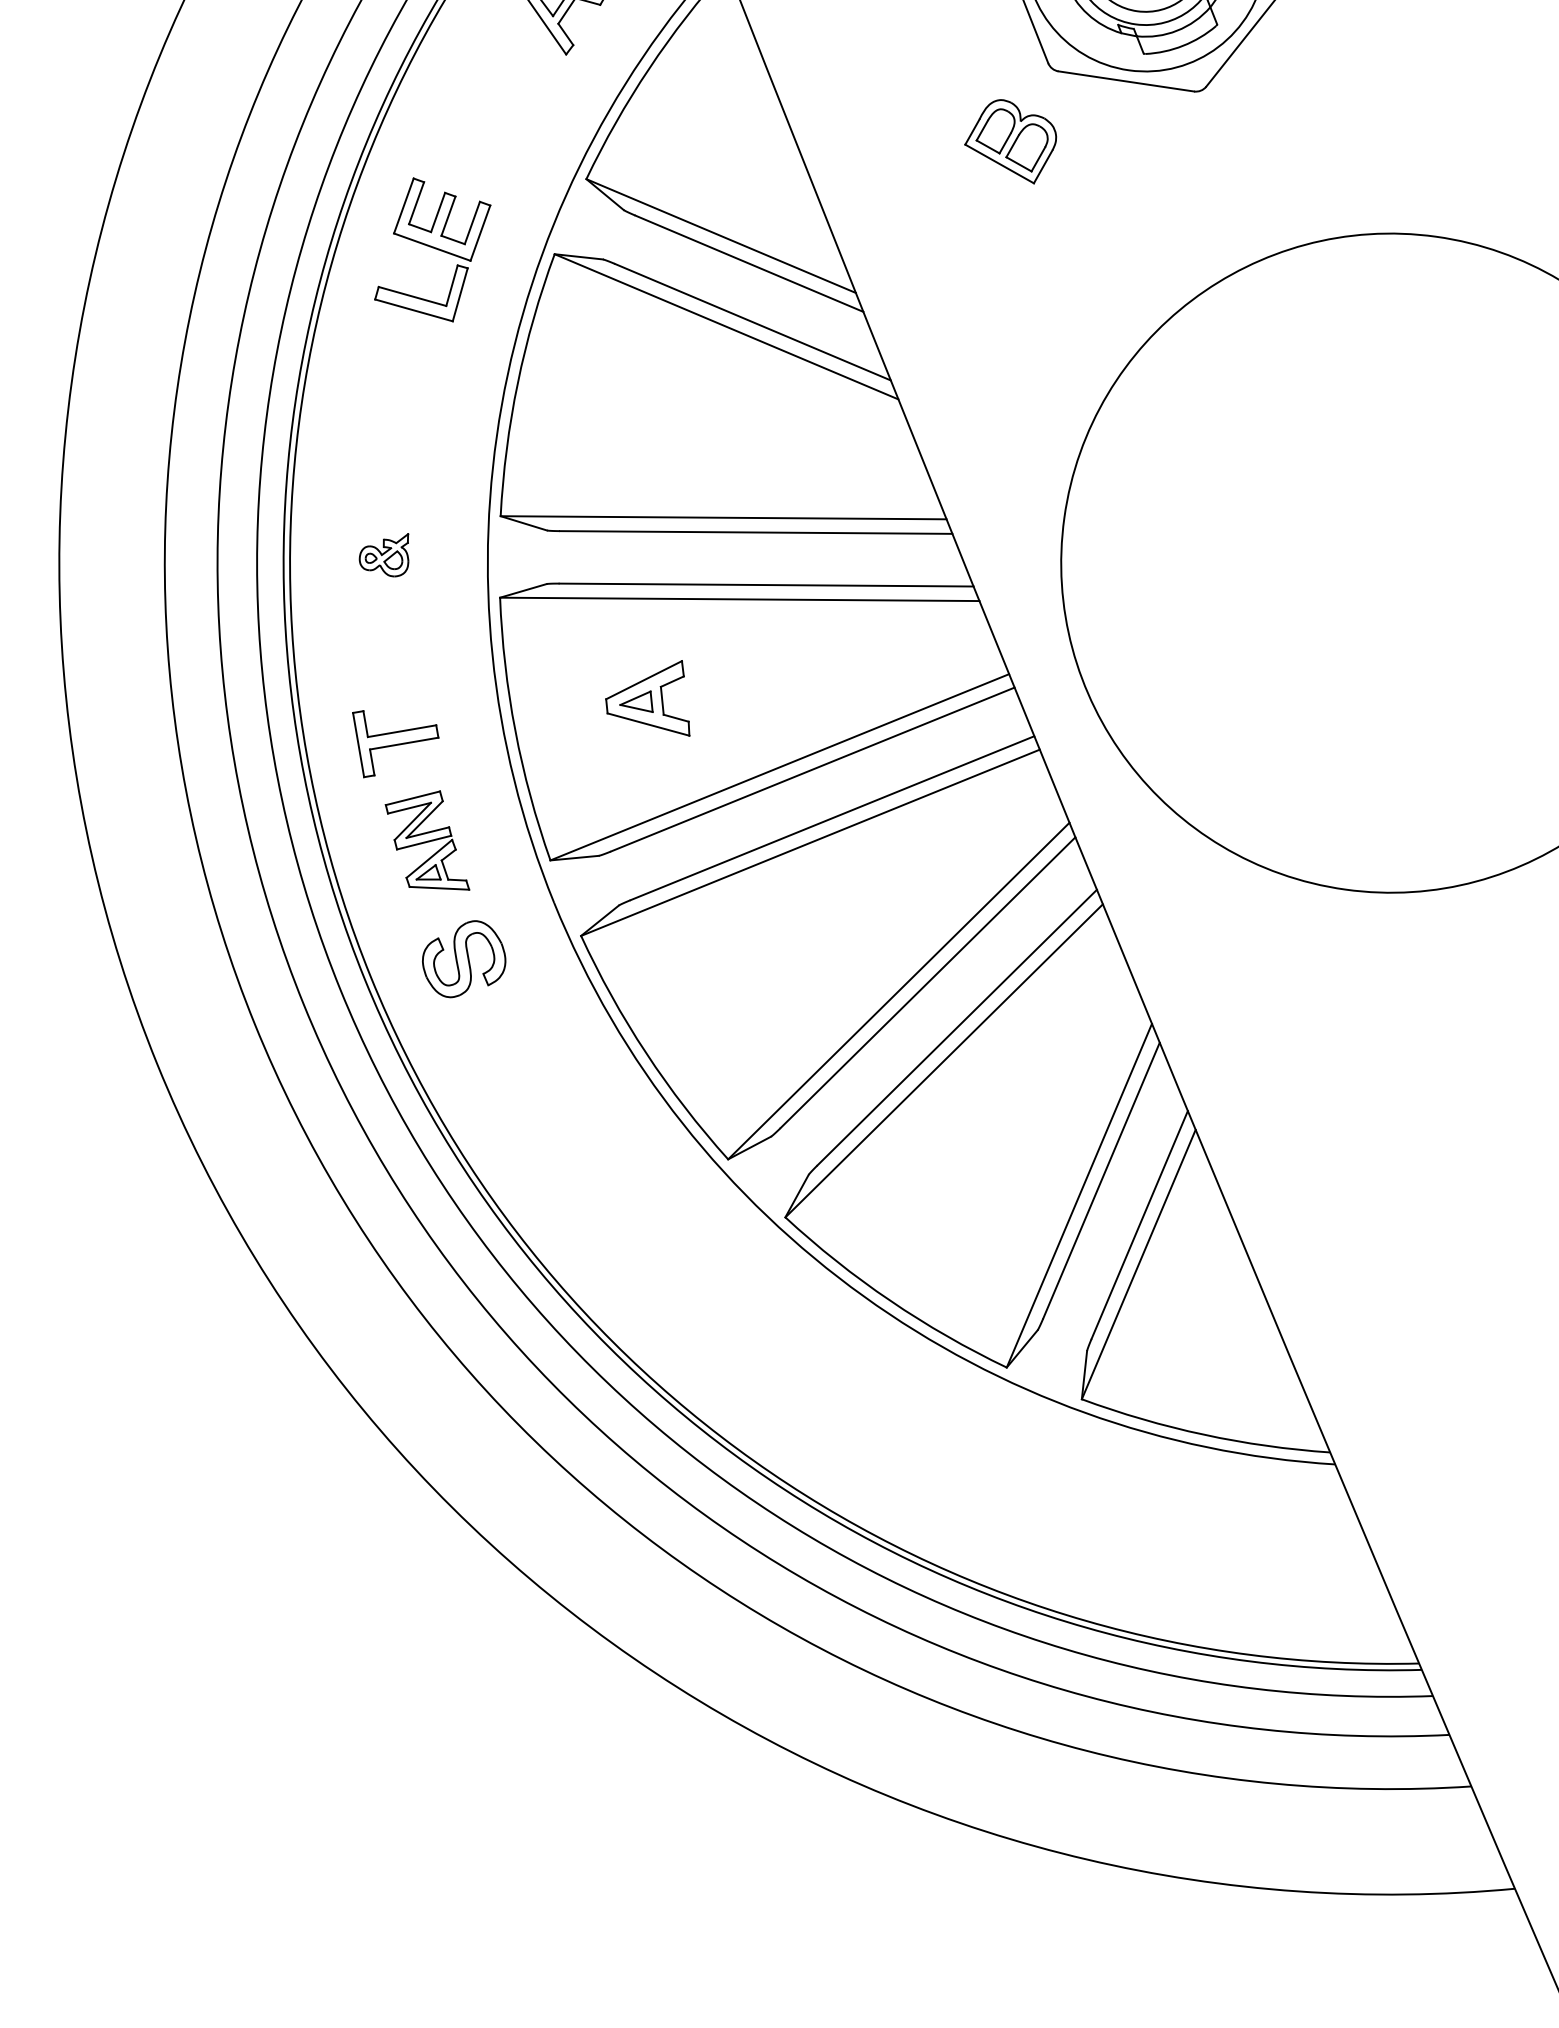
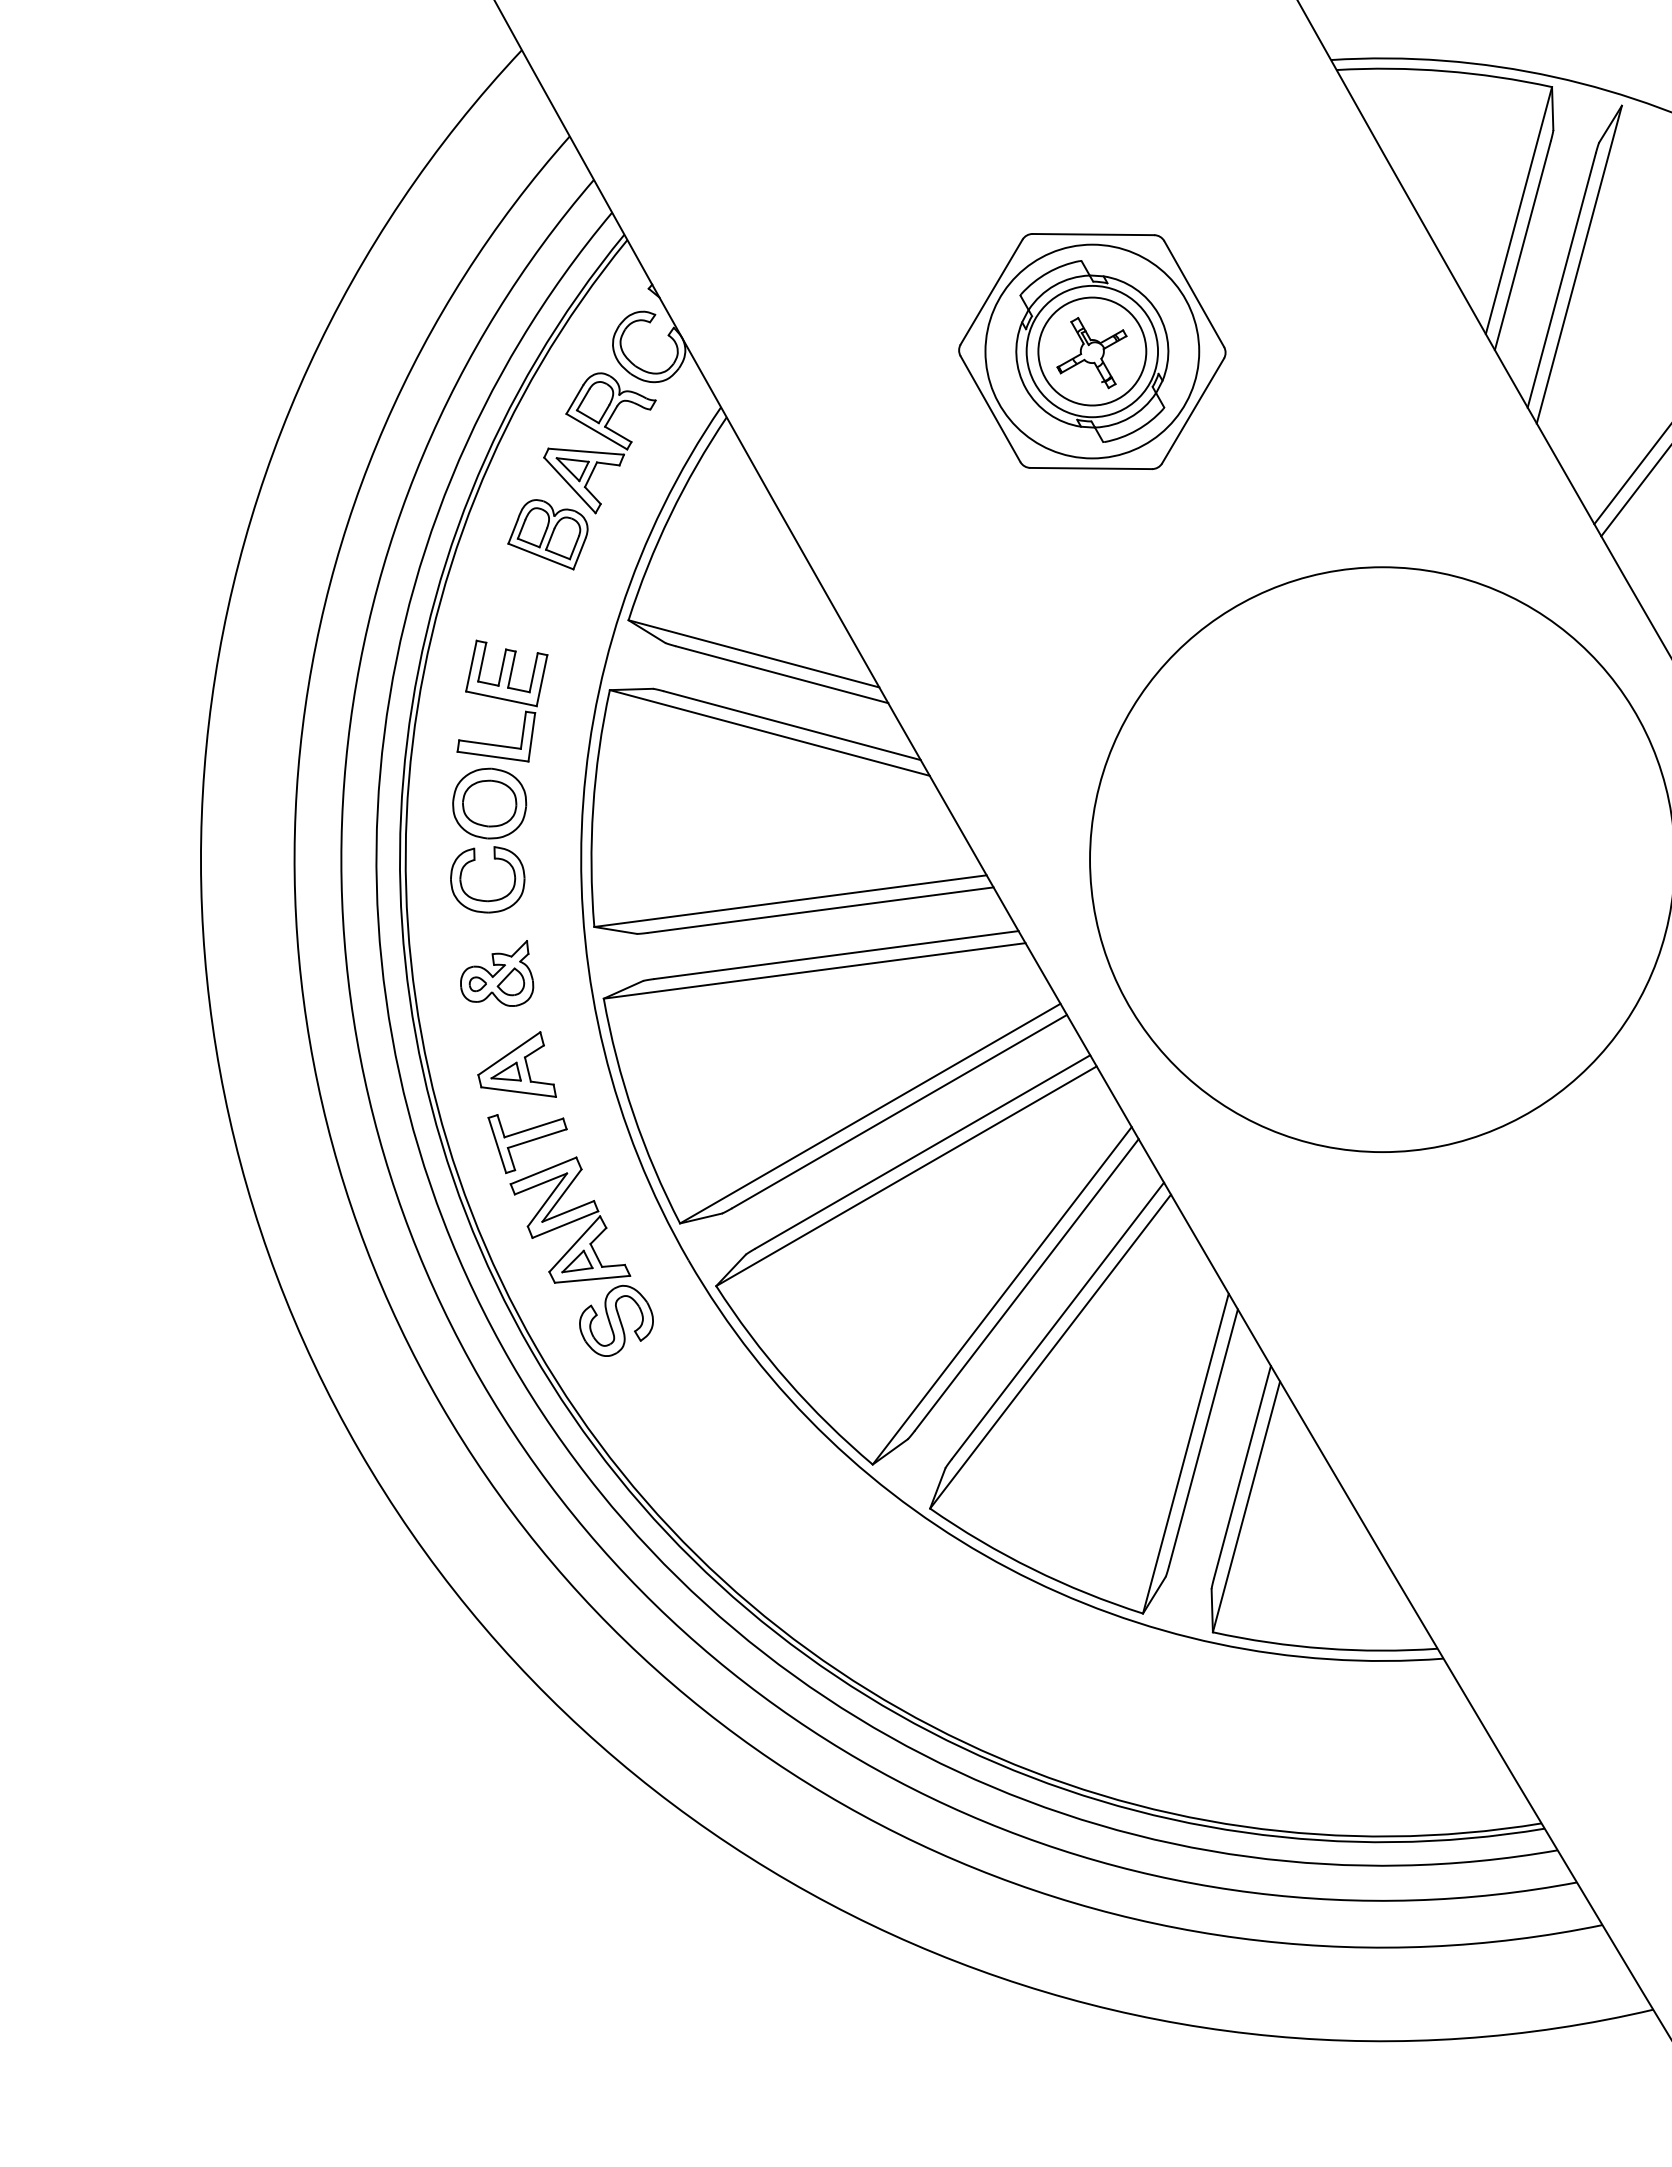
part: (1010, 140) -> (547, 534), moved
part: (395, 403) -> (488, 840), added
part: (385, 553) -> (497, 973), size x1.67
part: (650, 693) -> (516, 1064), moved
part: (428, 839) -> (570, 1219), size x1.43

